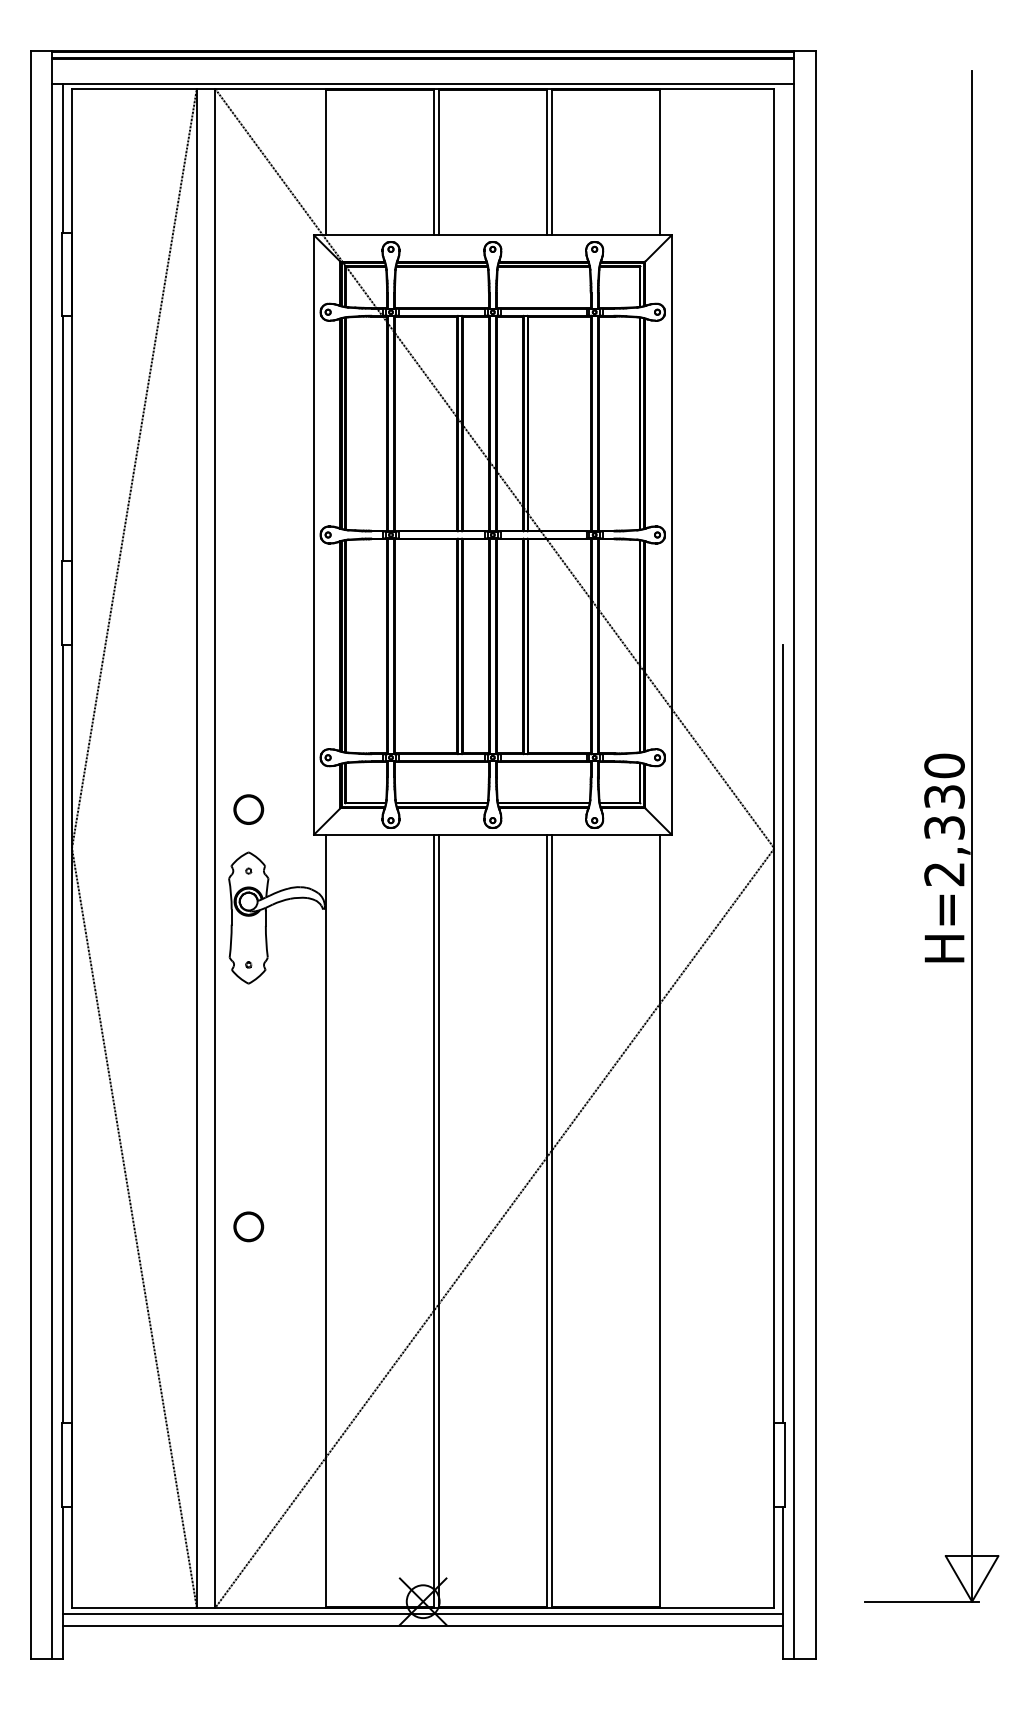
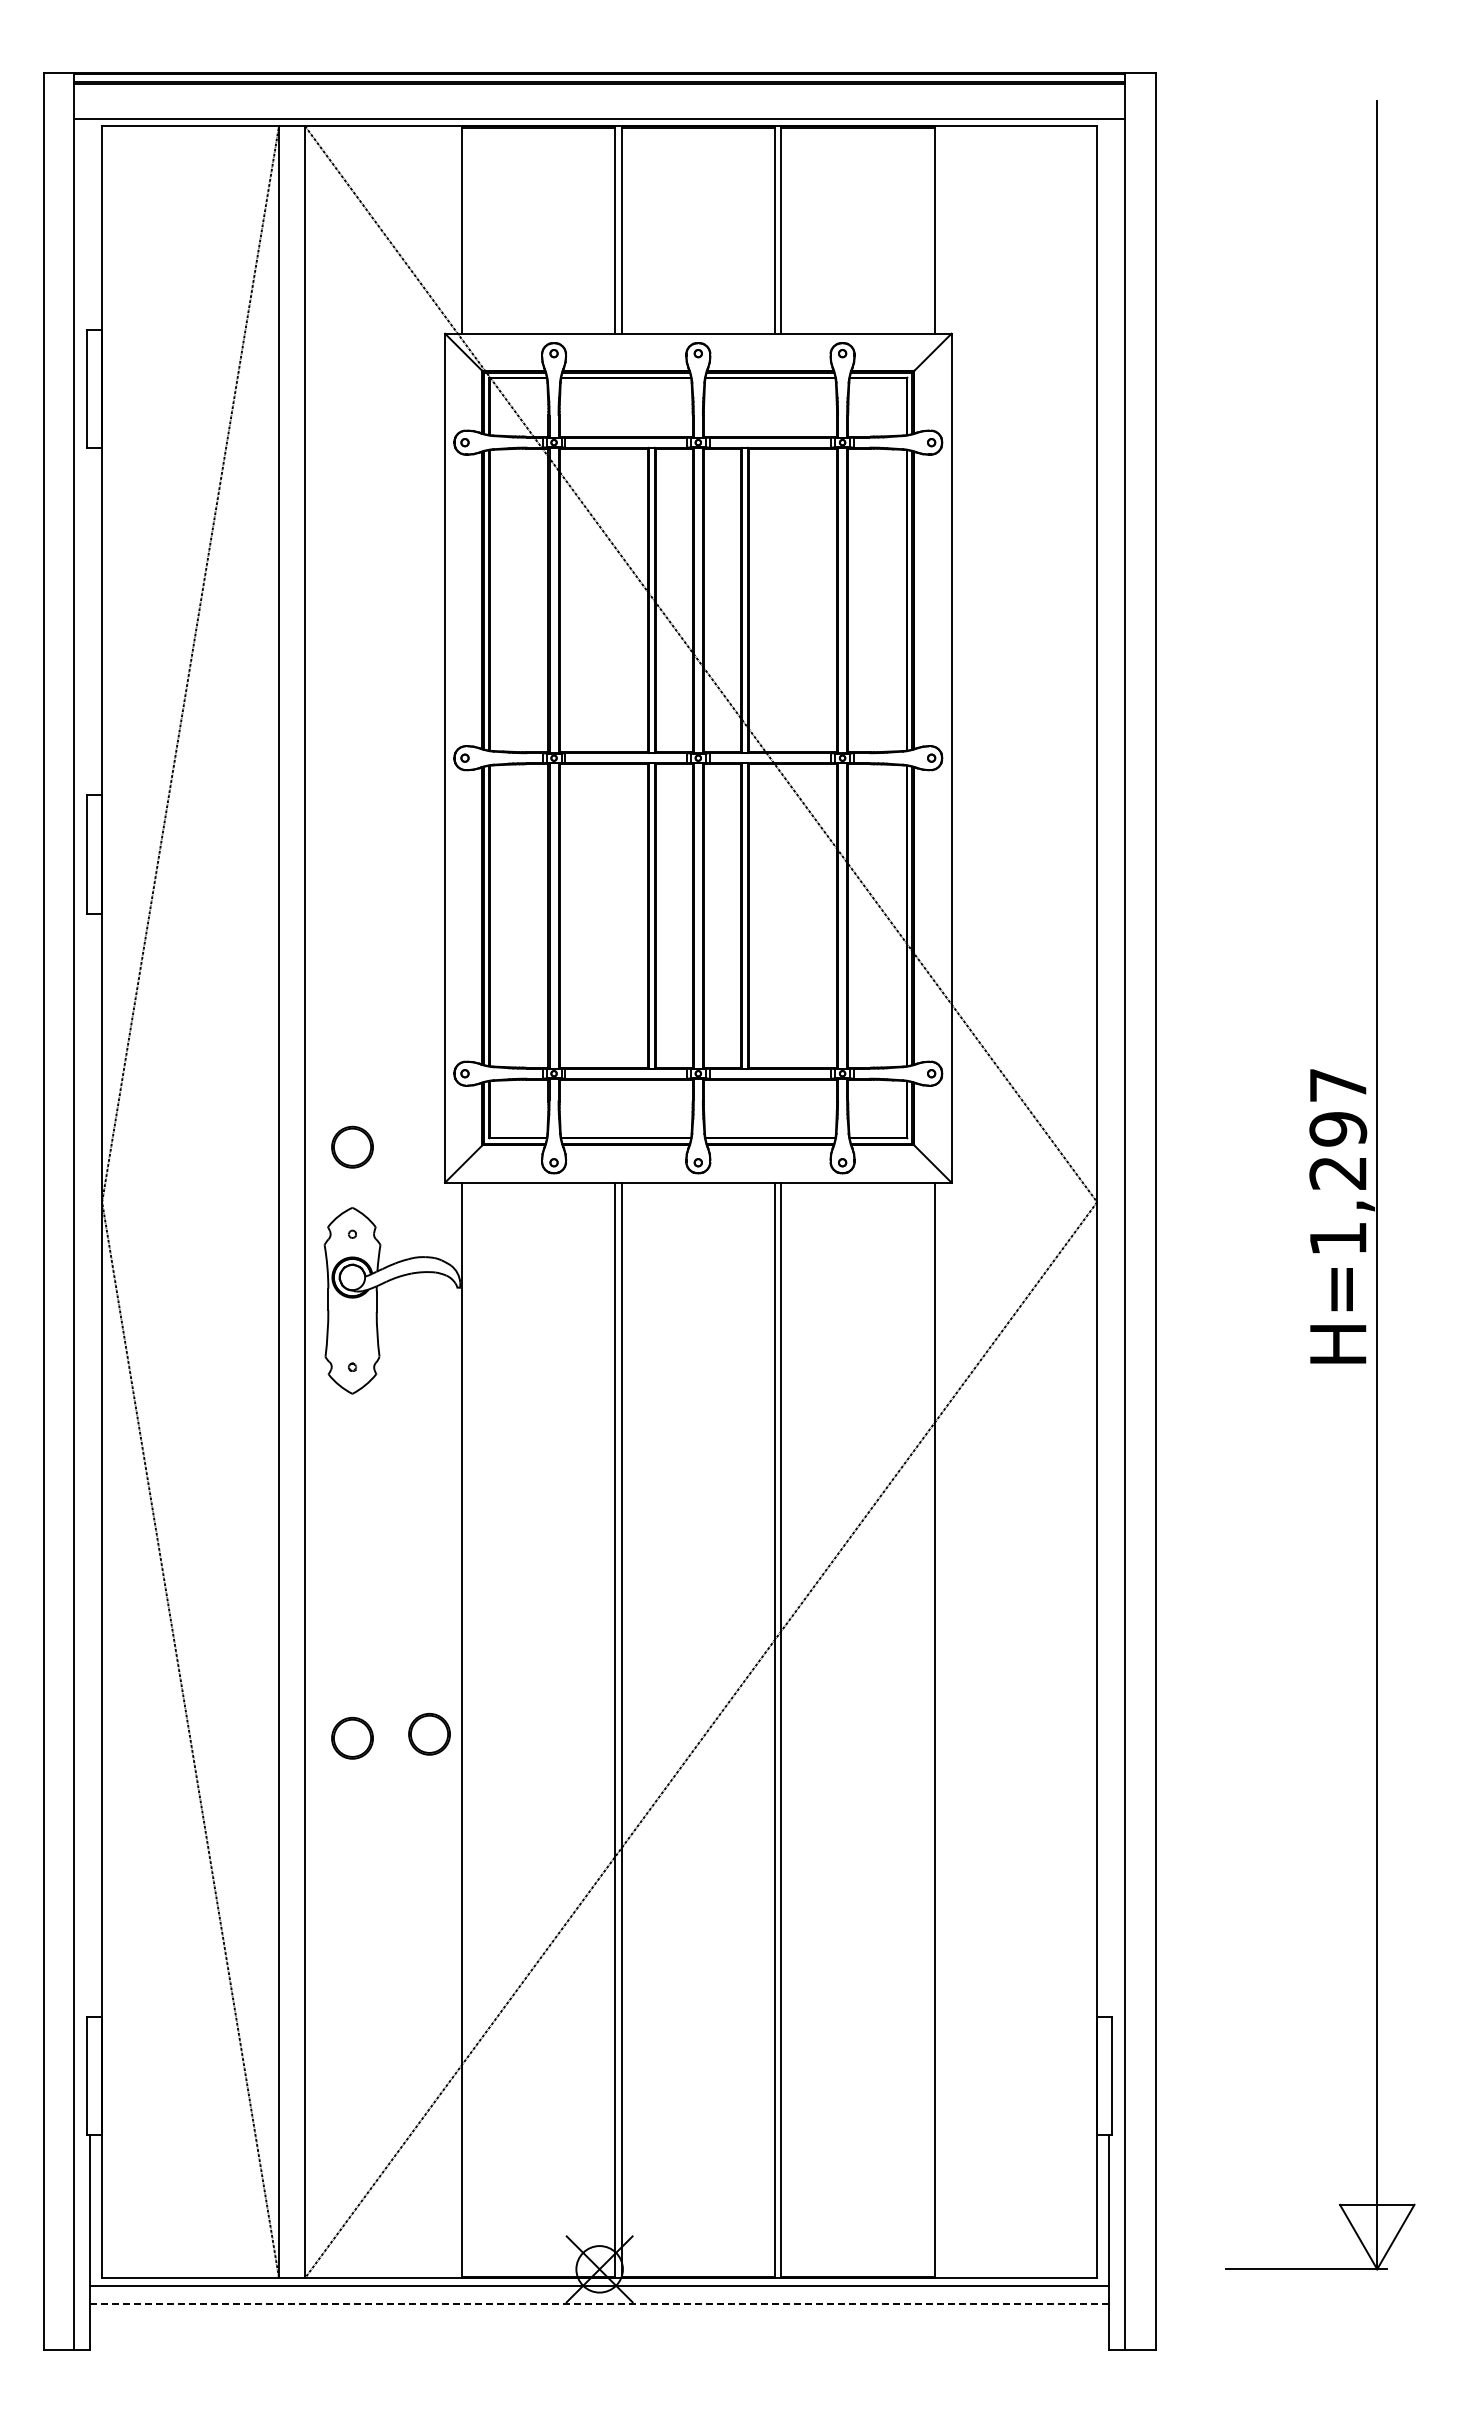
line: (63, 158) -> (90, 224), removed
line: (63, 438) -> (90, 621), removed
text: (944, 819) -> (1338, 1161), H=2,330 -> H=1,297
line: (63, 1033) -> (90, 1464), removed
line: (783, 1033) -> (1109, 1464), removed
part: (303, 1224) -> (429, 1734), added
line: (423, 1625) -> (599, 2303), solid -> dashed

